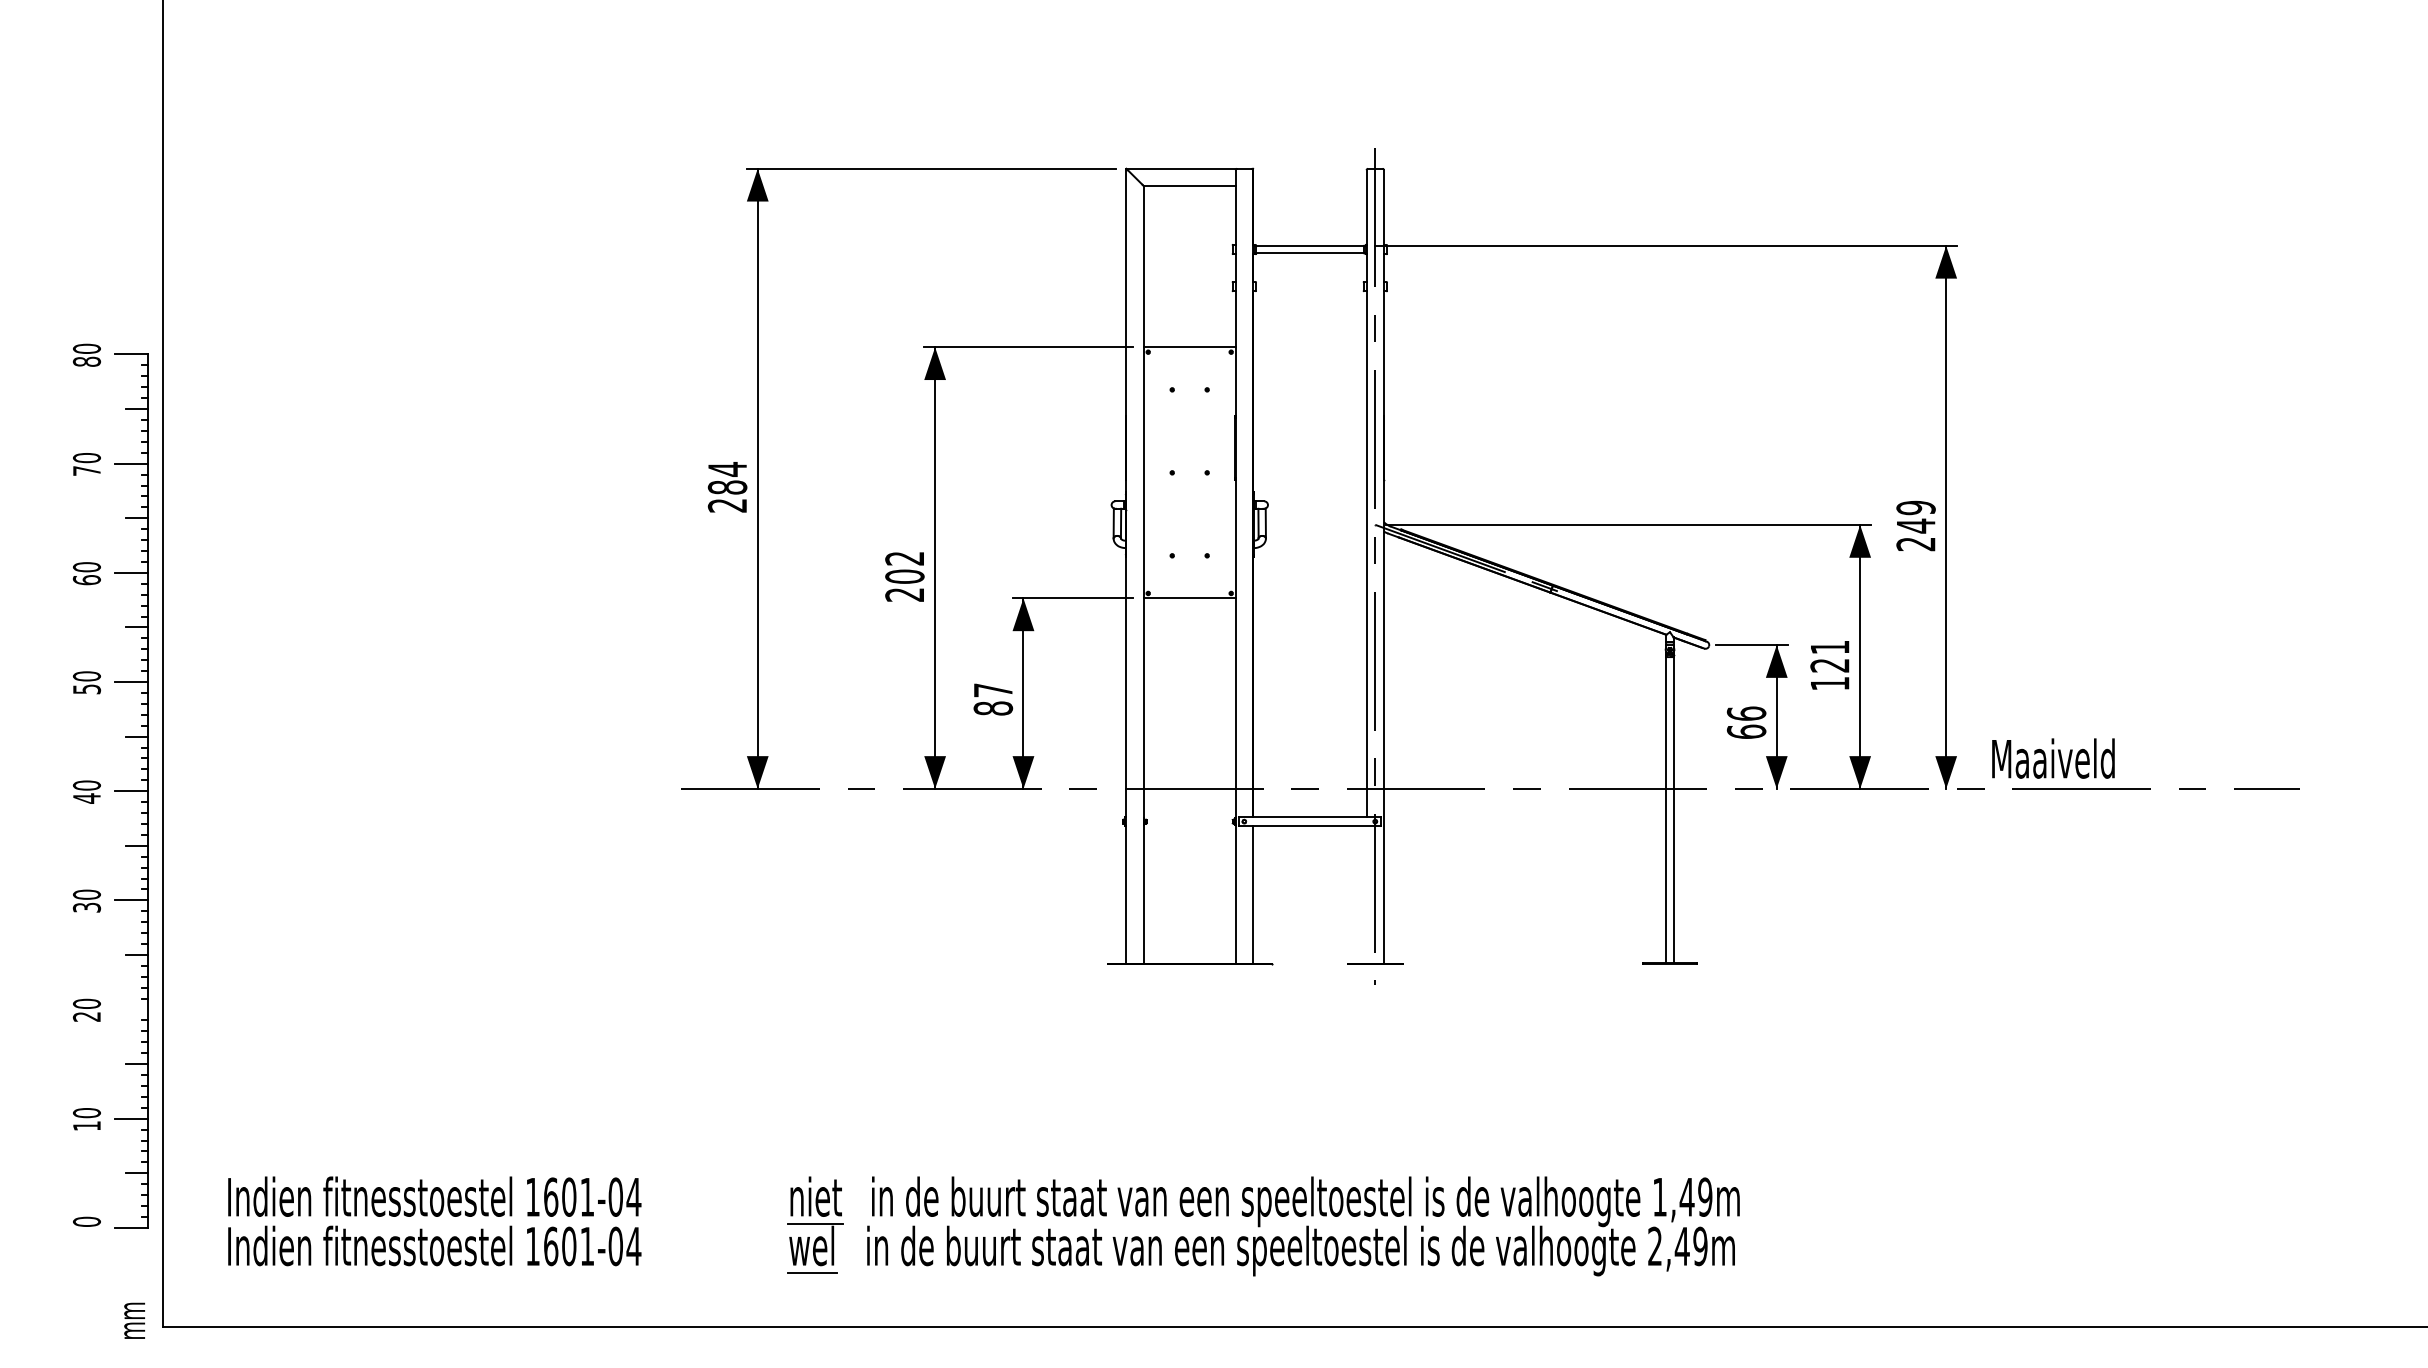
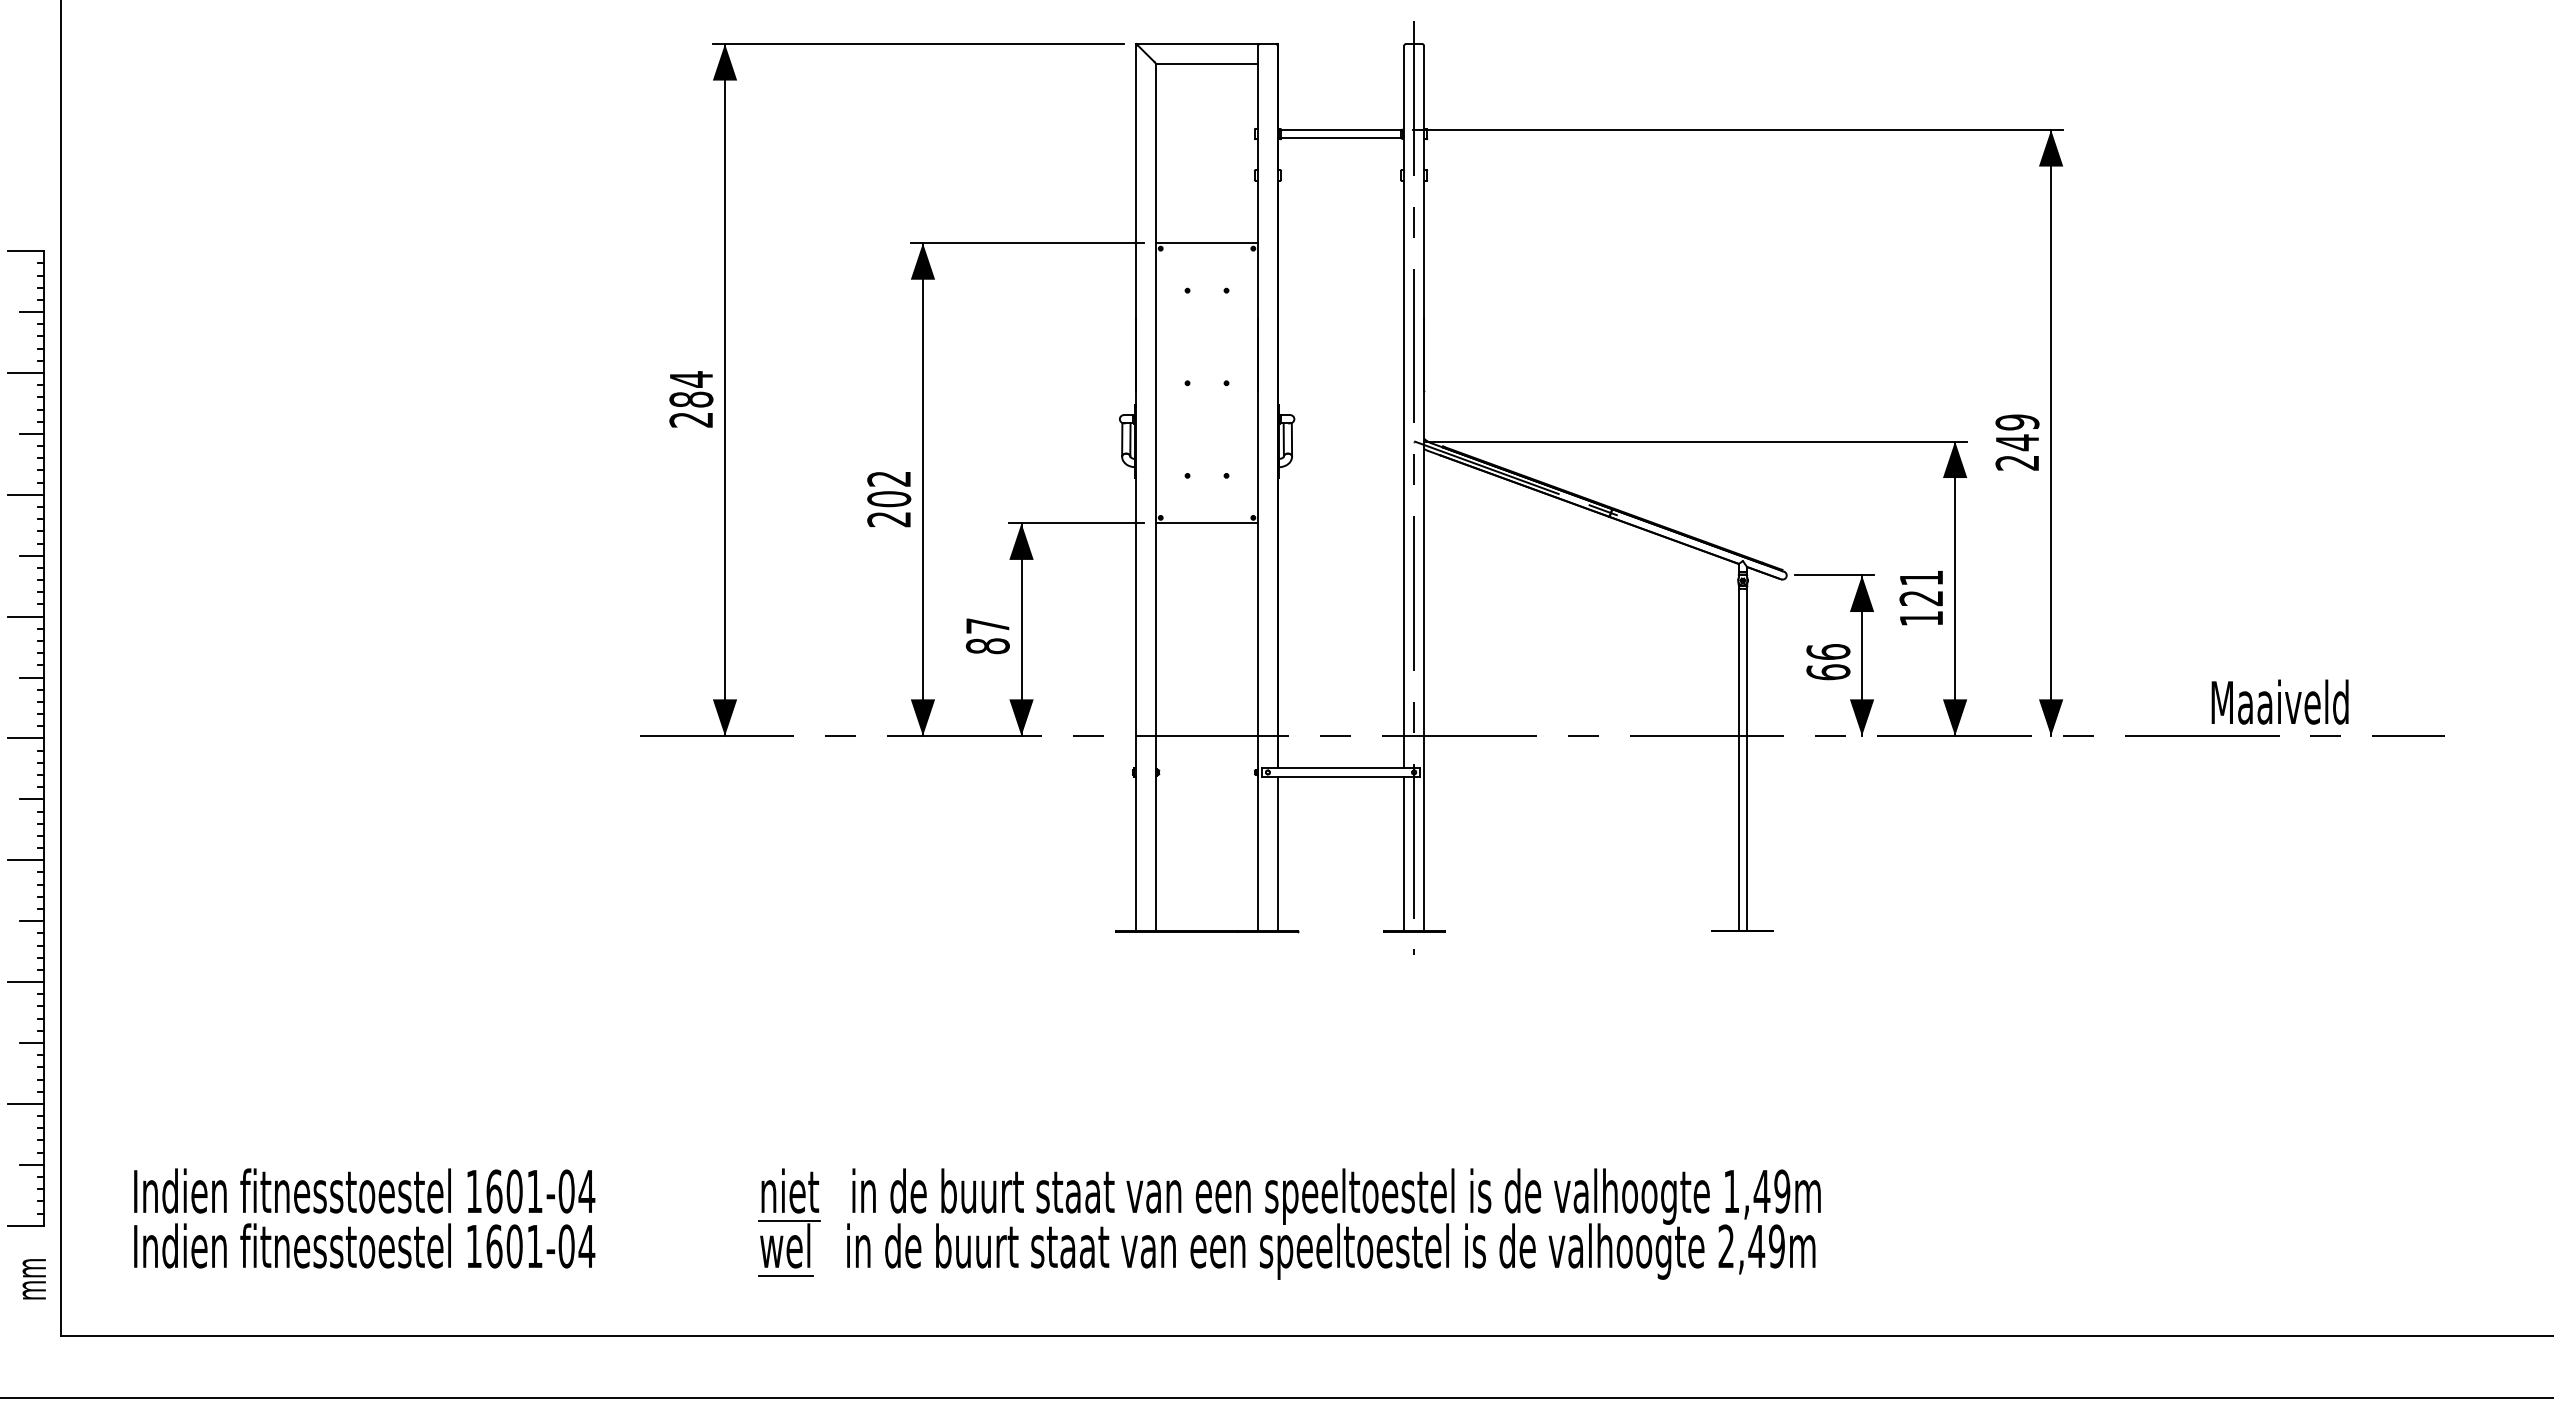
text: (2053, 758) -> (2280, 702), moved
line: (1366, 894) -> (1404, 853), added
line: (131, 1009) -> (26, 982), added
text: (134, 1320) -> (34, 1278), moved

